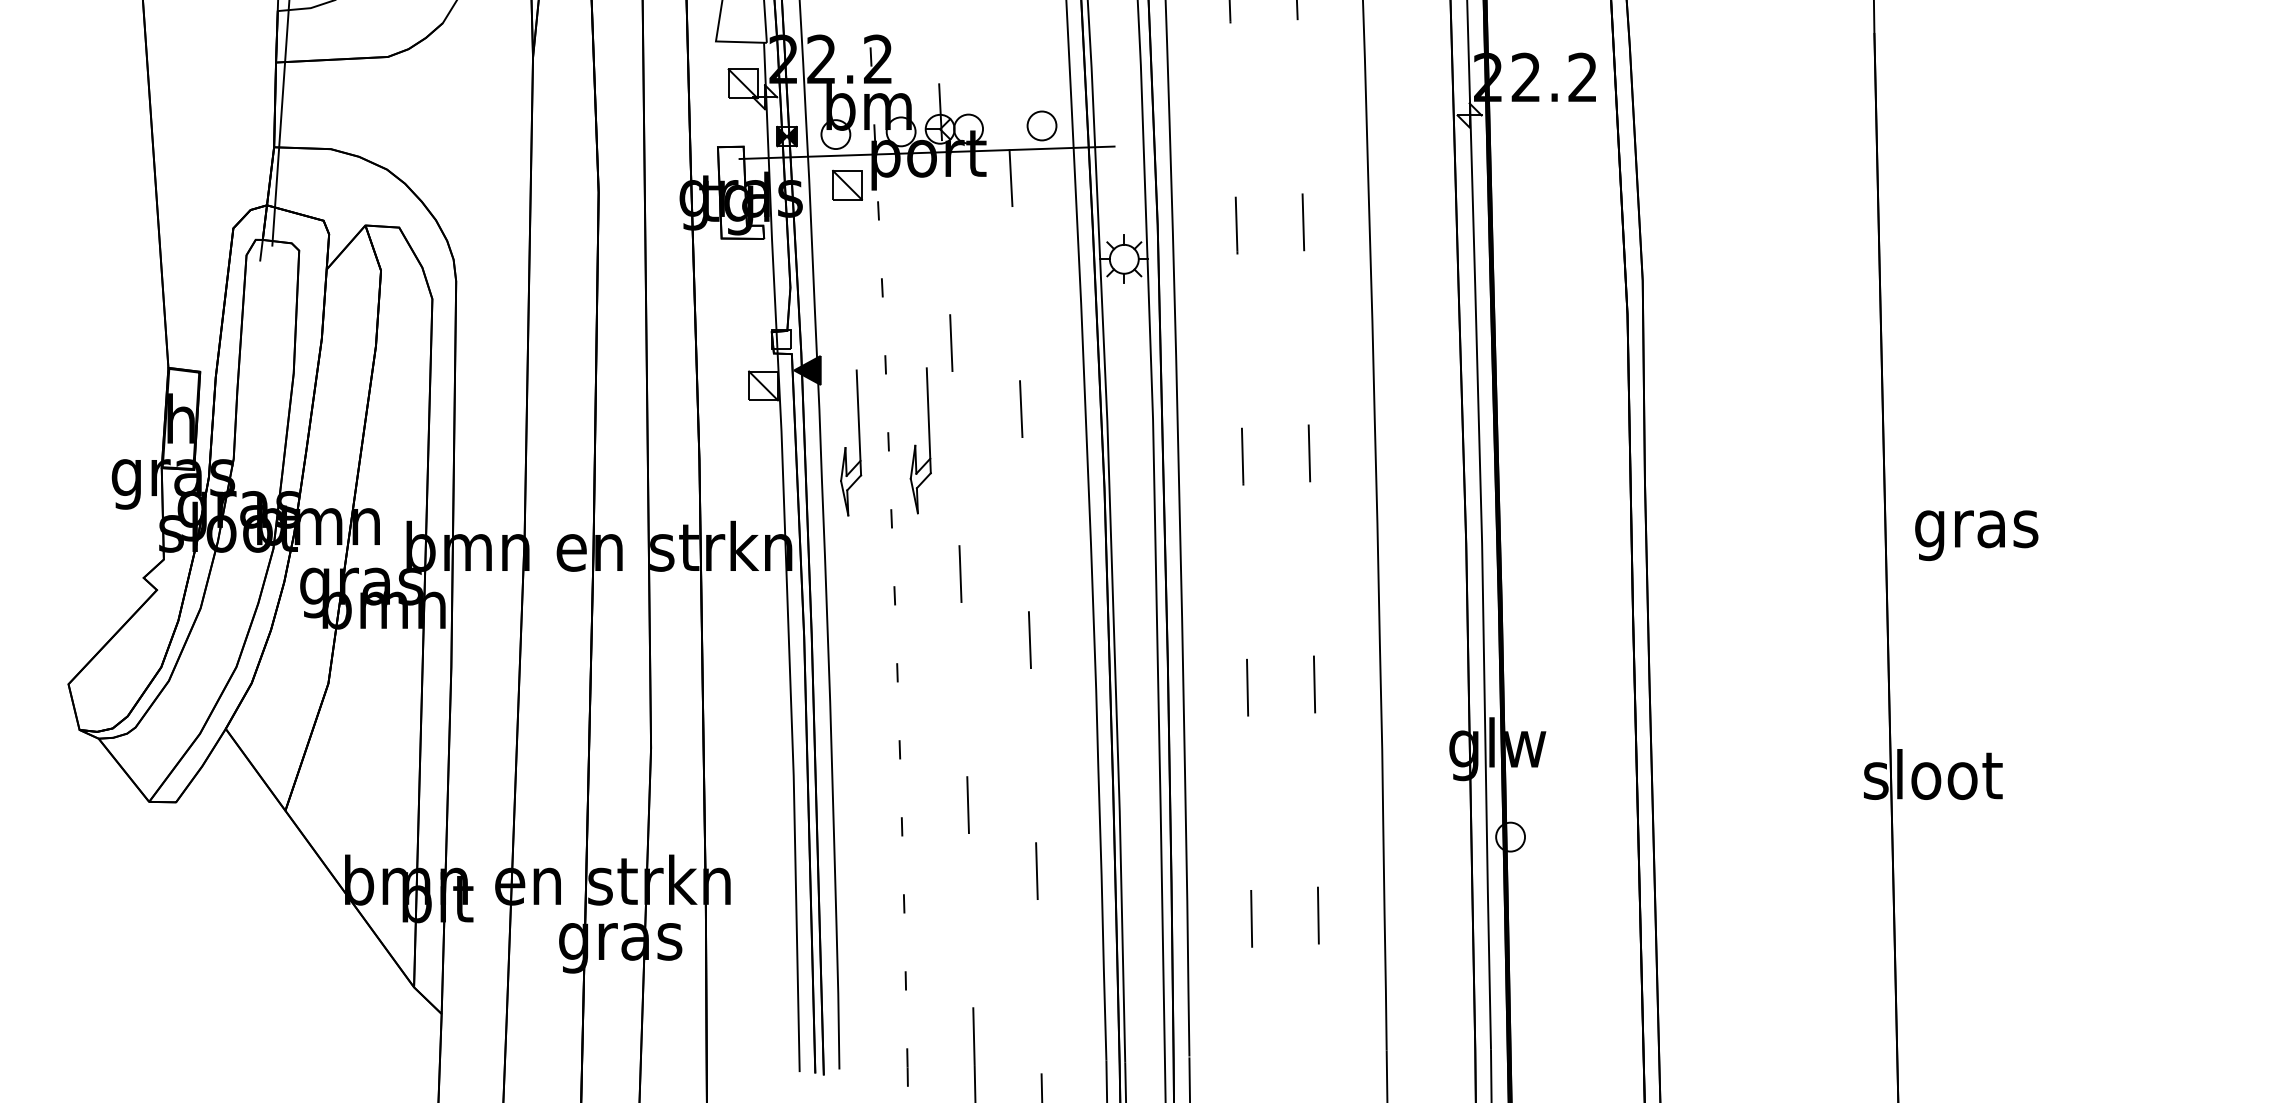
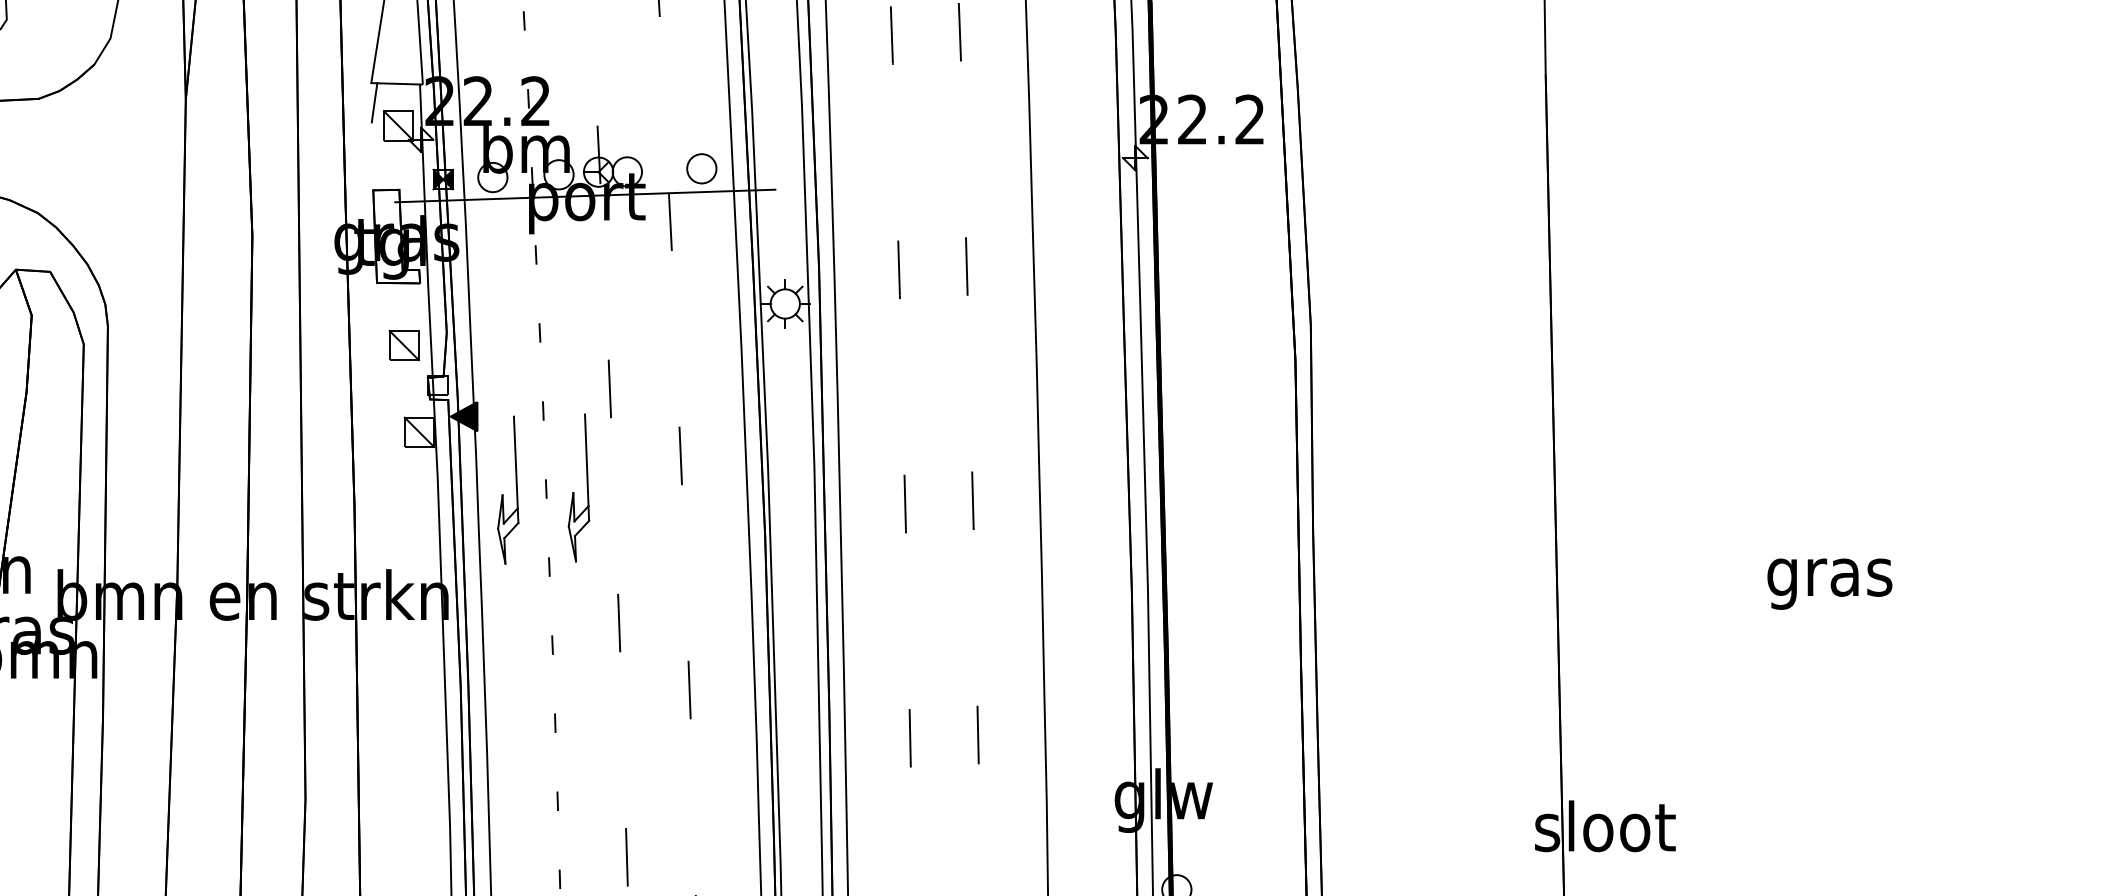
line: (718, 60) -> (373, 102), added
part: (847, 184) -> (404, 344), moved
text: (1976, 535) -> (1829, 583), moved

